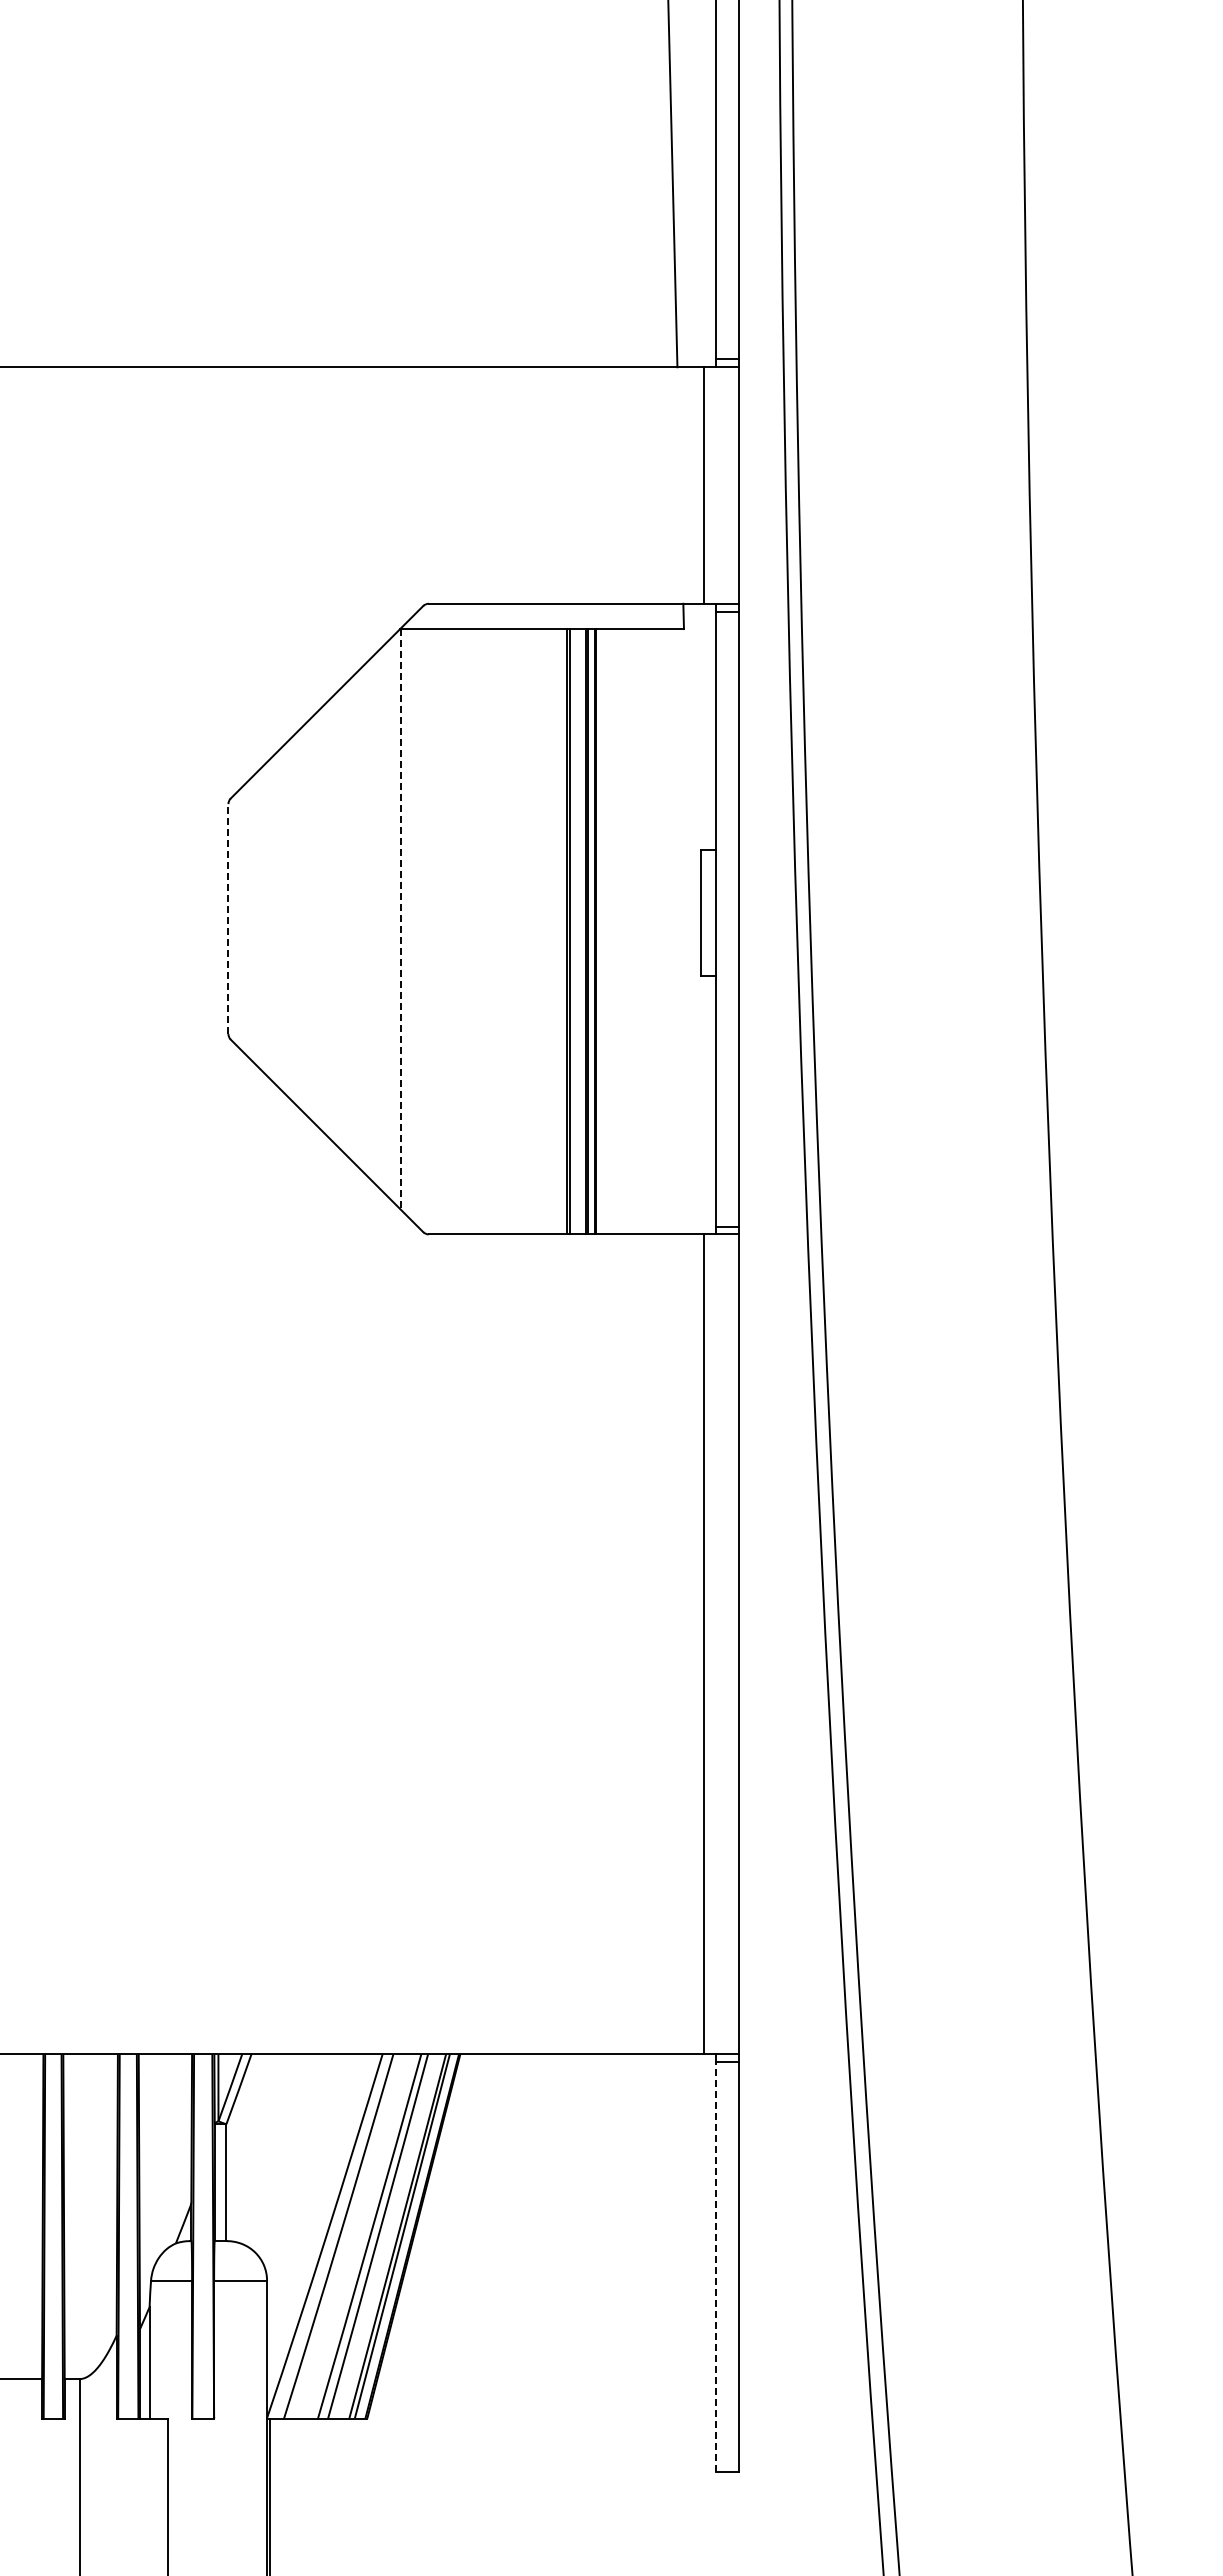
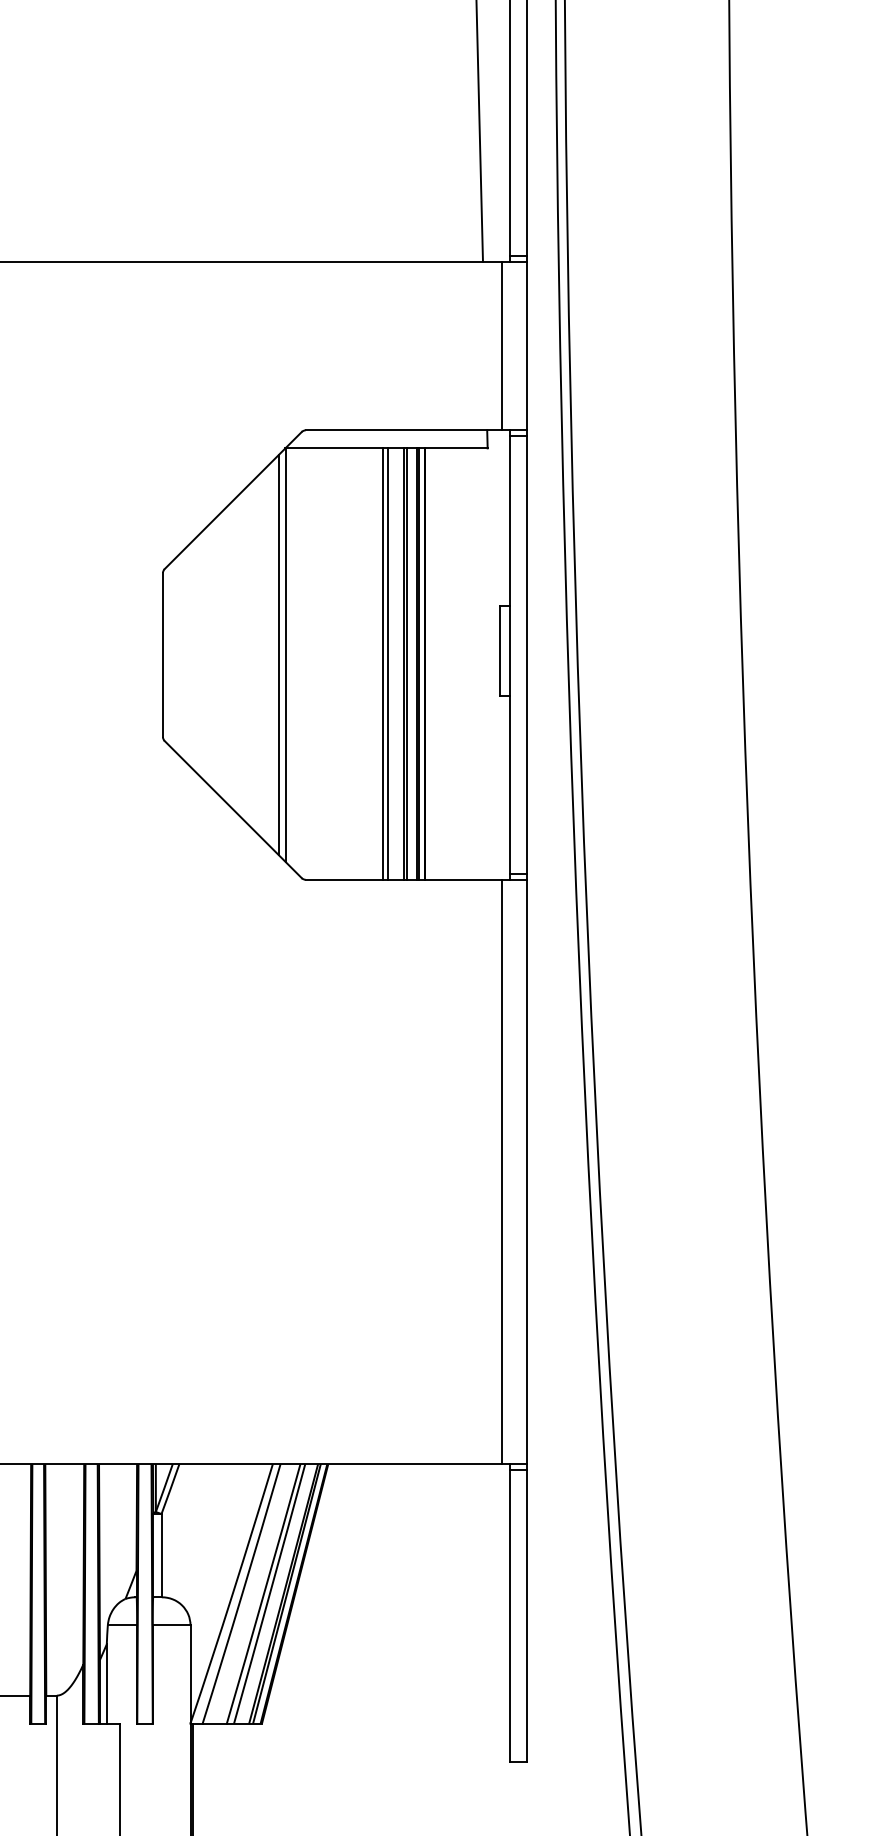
line: (390, 918) -> (278, 654), added
line: (228, 919) -> (163, 655), dashed -> solid
line: (400, 919) -> (285, 655), dashed -> solid
line: (537, 931) -> (383, 663), added
line: (543, 931) -> (387, 663), added
line: (715, 2267) -> (510, 1616), dashed -> solid

